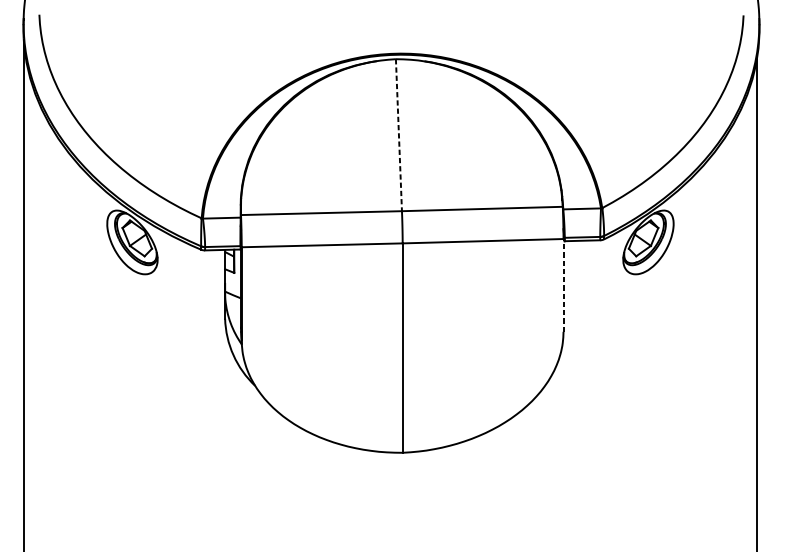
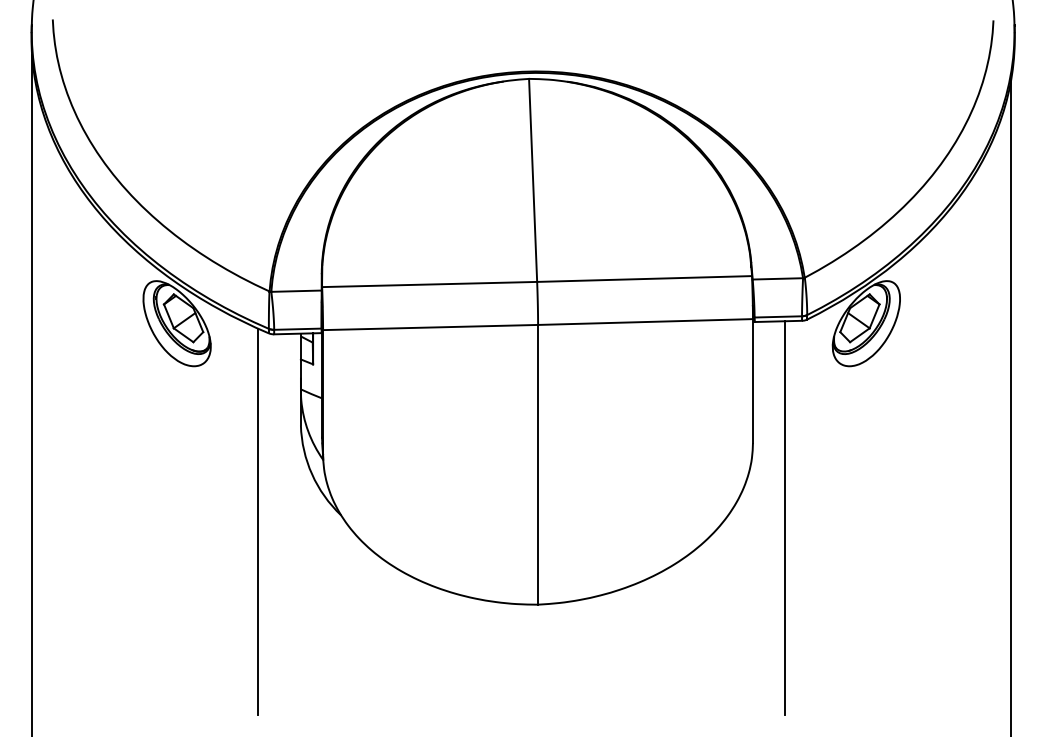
line: (399, 135) -> (533, 180), dashed -> solid
line: (563, 285) -> (752, 381), dashed -> solid
line: (587, 387) -> (785, 517), added
line: (193, 390) -> (258, 521), added

